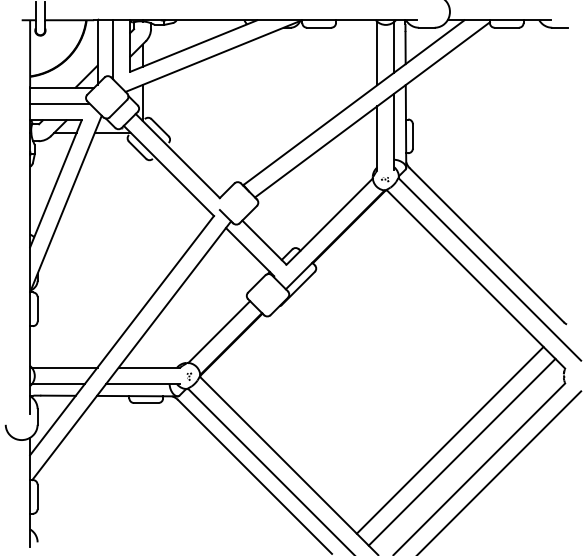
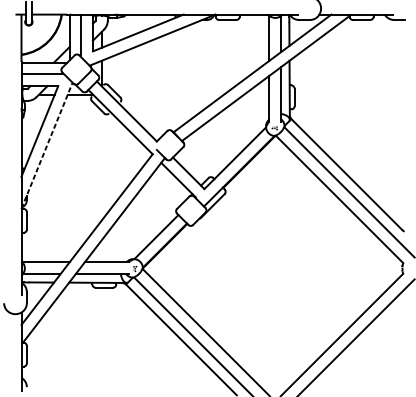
line: (66, 203) -> (47, 145), solid -> dashed
line: (449, 439) -> (320, 313), removed
line: (461, 451) -> (329, 322), removed

